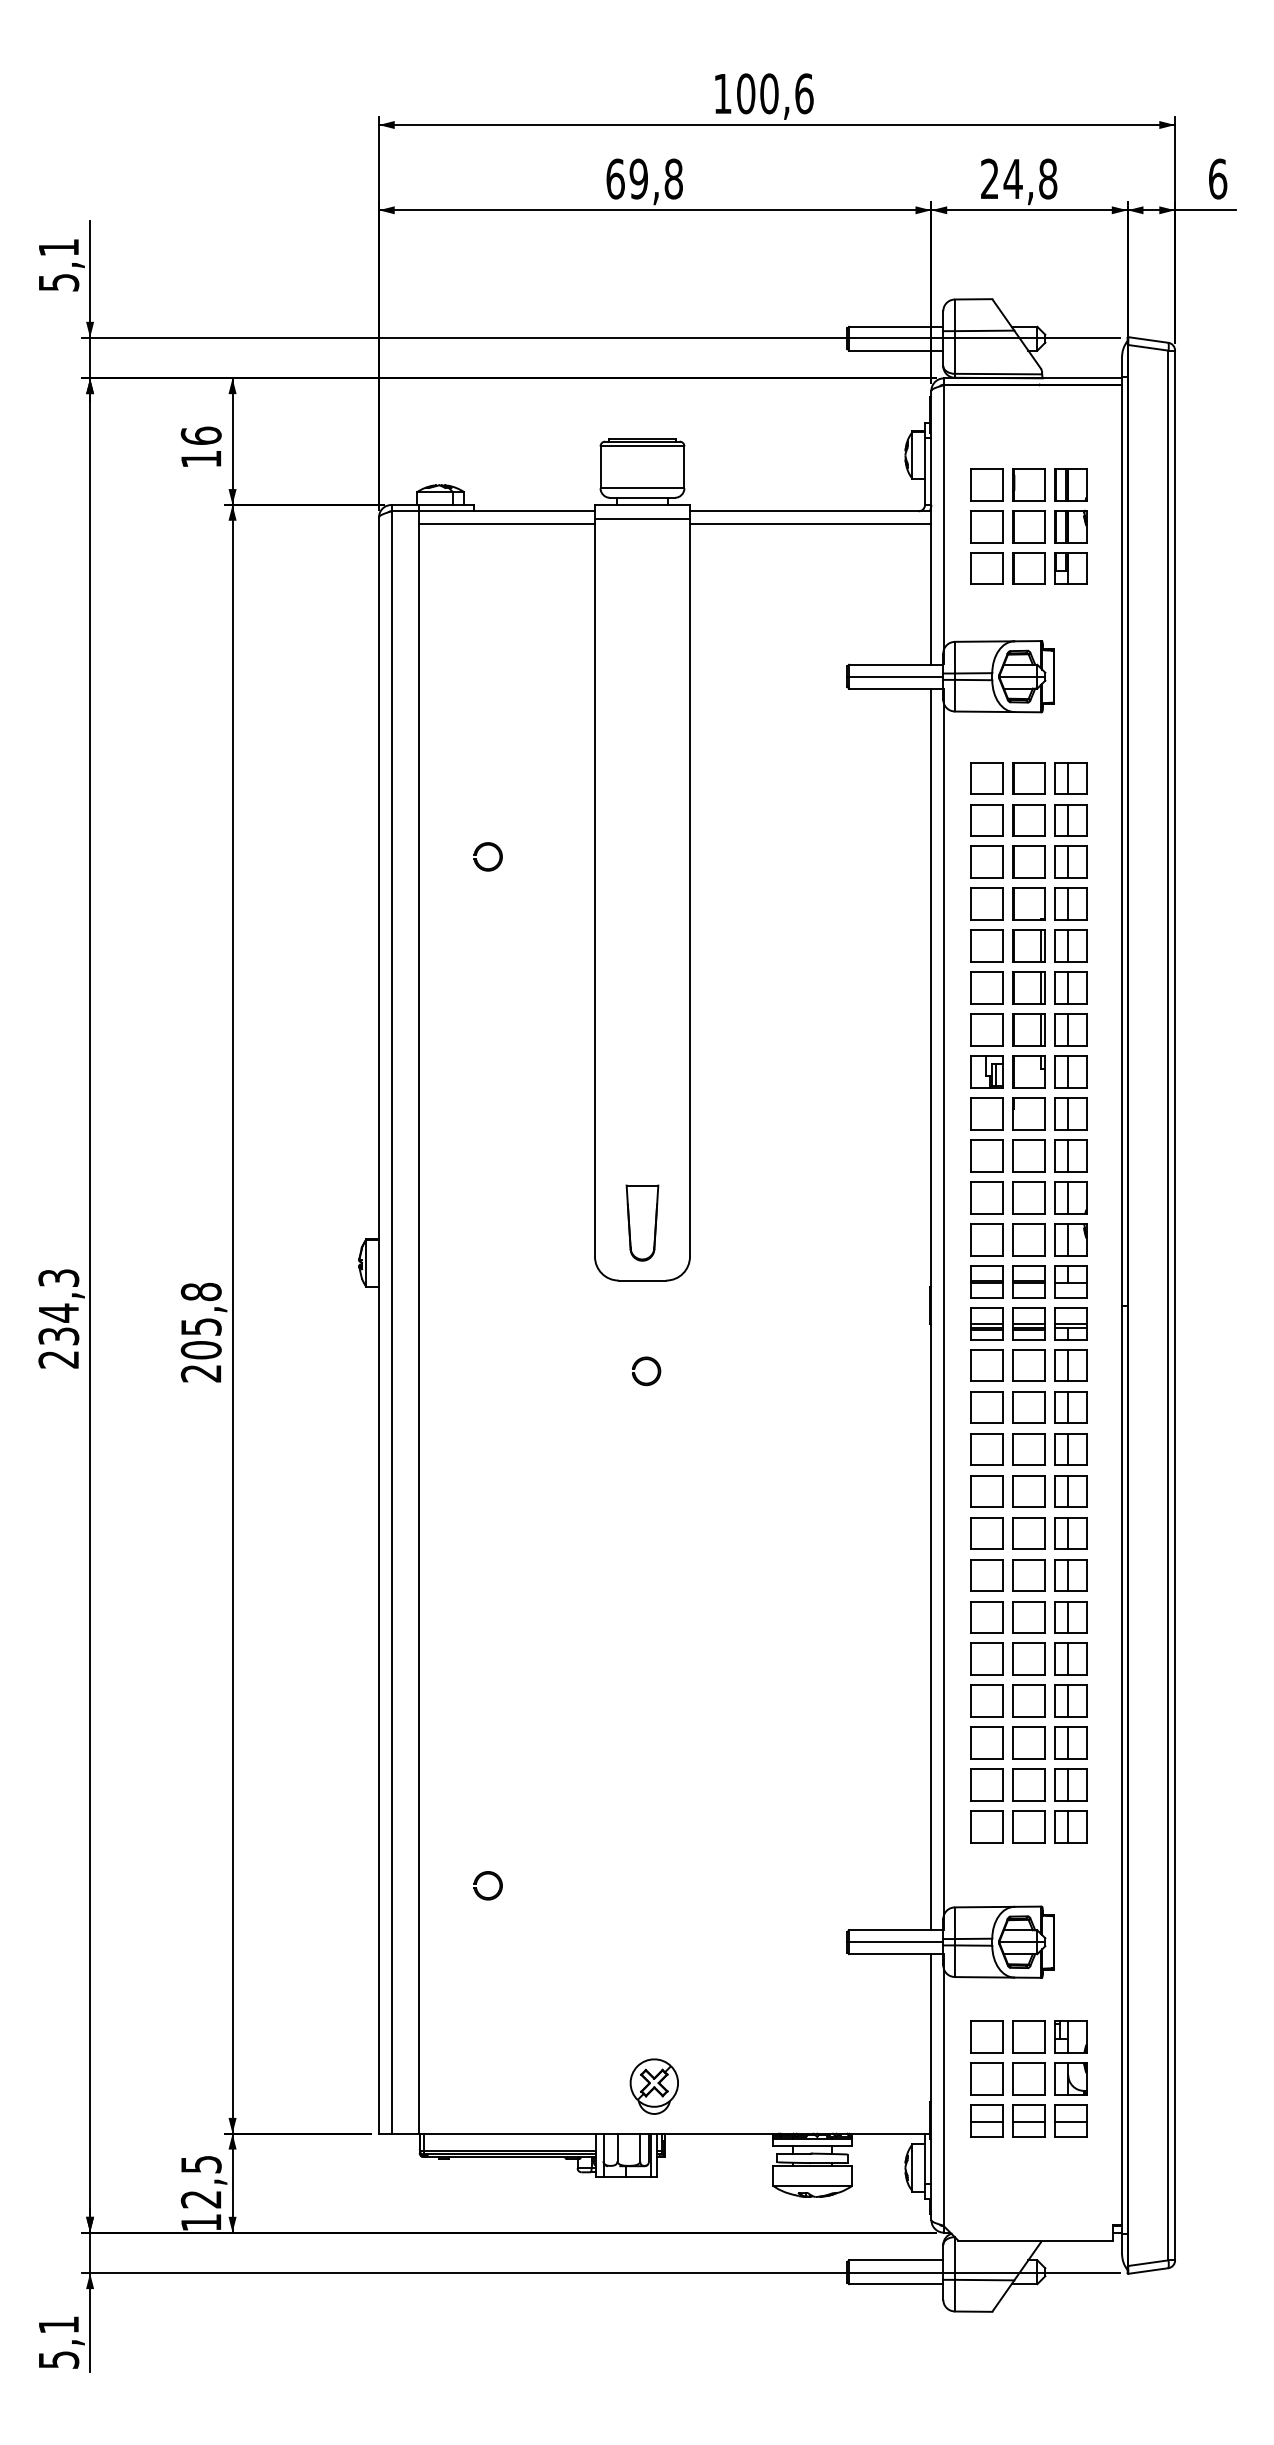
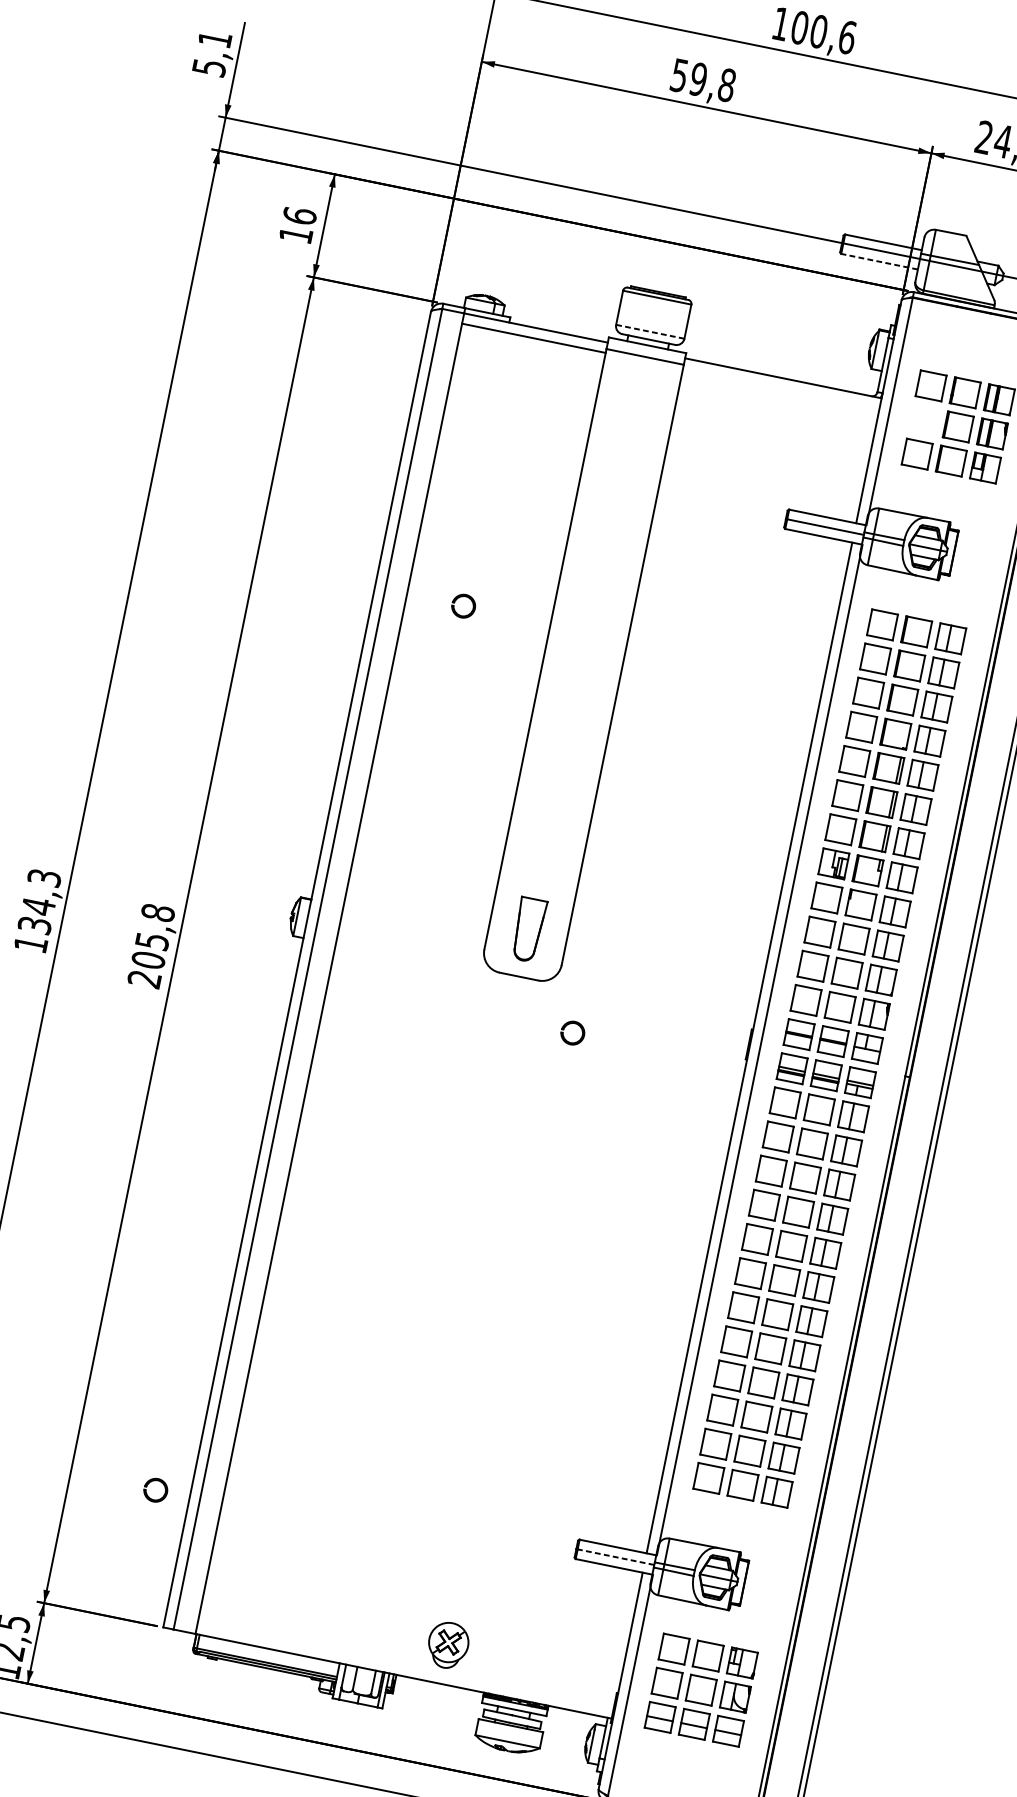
text: (615, 178) -> (679, 75), 69,8 -> 59,8
line: (895, 350) -> (879, 261), solid -> dashed
line: (642, 488) -> (650, 331), solid -> dashed
line: (810, 523) -> (781, 388), removed
part: (986, 526) -> (923, 419), removed
text: (58, 1359) -> (30, 944), 234,3 -> 134,3
part: (655, 1377) -> (579, 1039), moved
part: (478, 1880) -> (148, 1484), moved
line: (895, 1942) -> (615, 1557), solid -> dashed
part: (653, 2086) -> (447, 1645), moved

